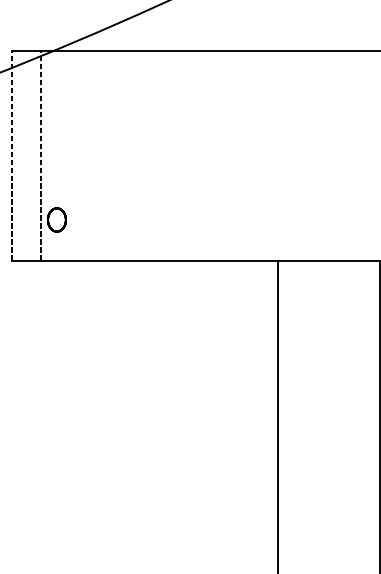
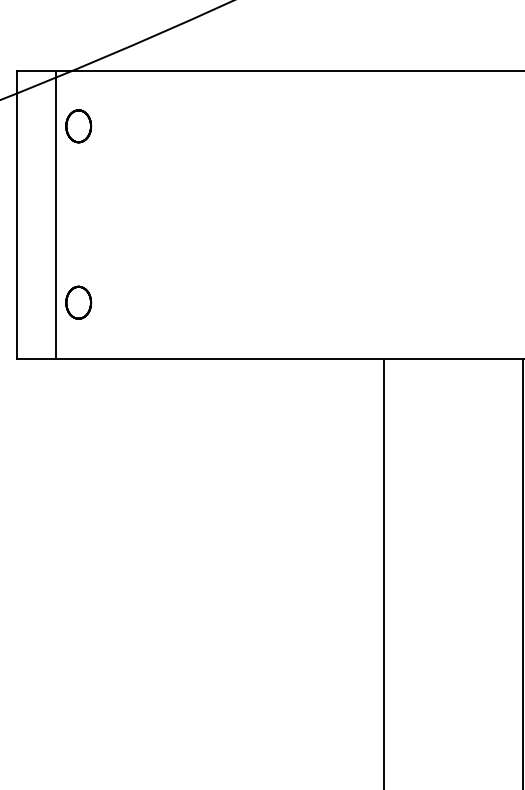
part: (56, 91) -> (78, 126), added
line: (11, 155) -> (16, 214), dashed -> solid
line: (40, 155) -> (56, 214), dashed -> solid

